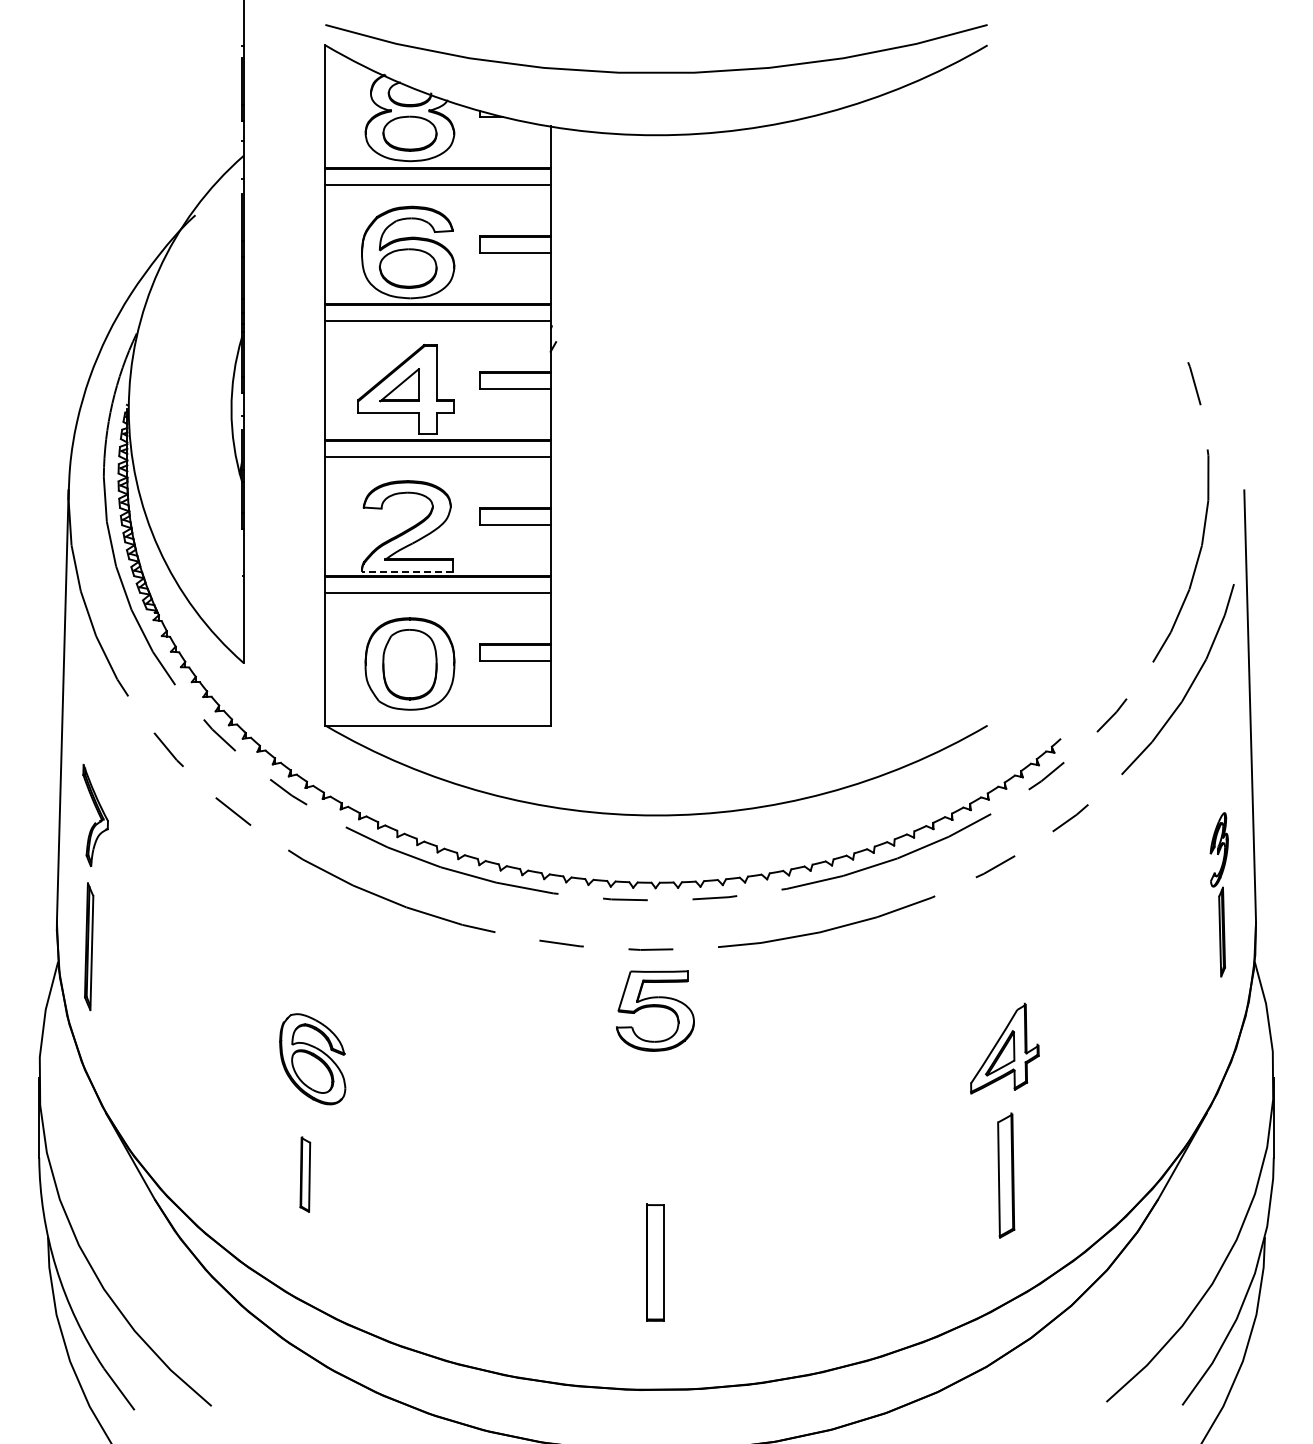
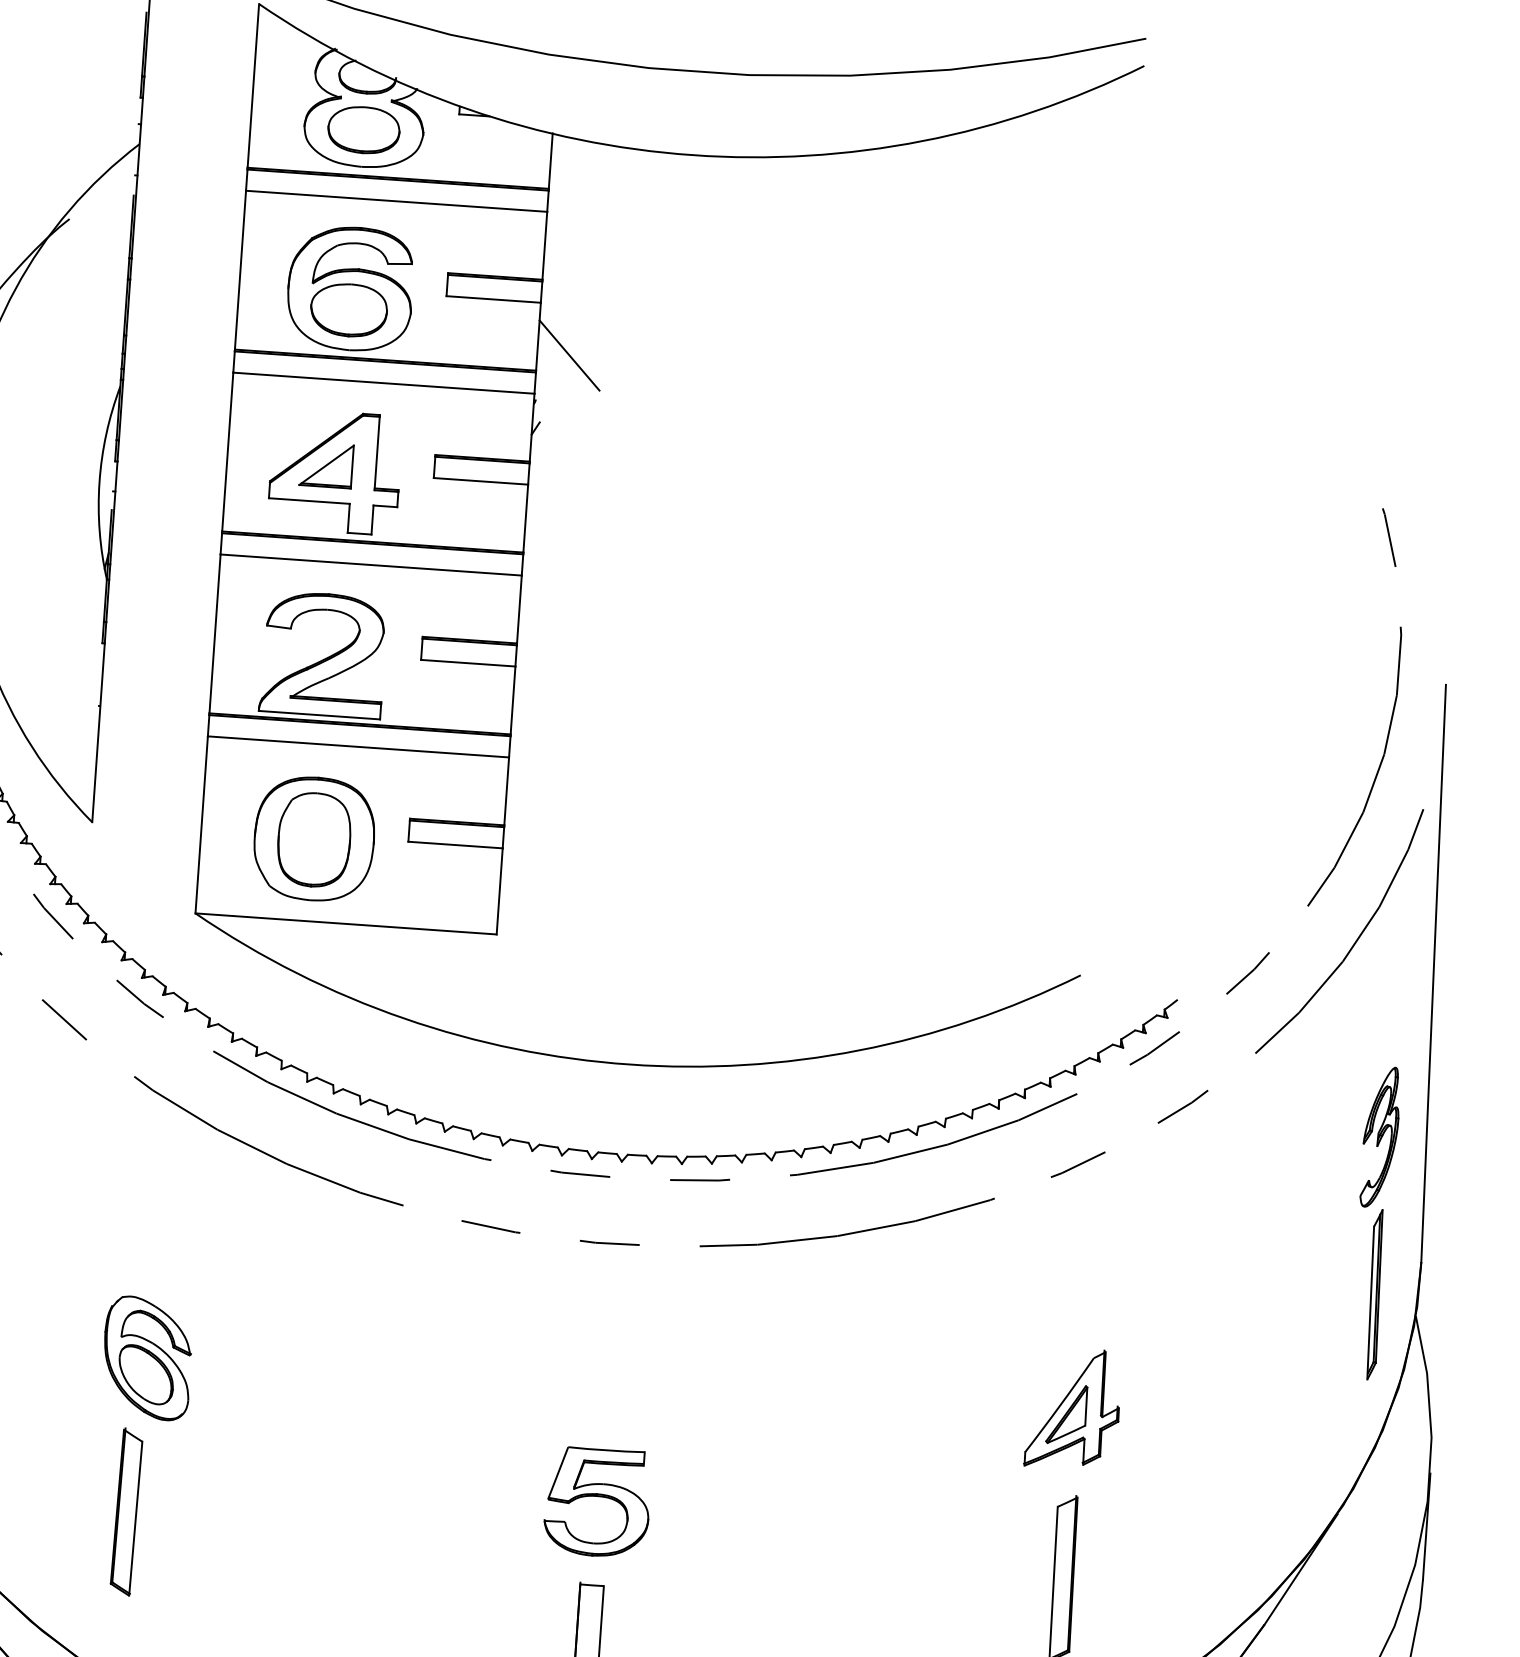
line: (574, 290) -> (569, 355), added
line: (406, 571) -> (318, 714), dashed -> solid
part: (1219, 894) -> (1375, 1222), size x1.43
part: (655, 1010) -> (597, 1501), moved
part: (305, 1174) -> (126, 1511), size x1.67

